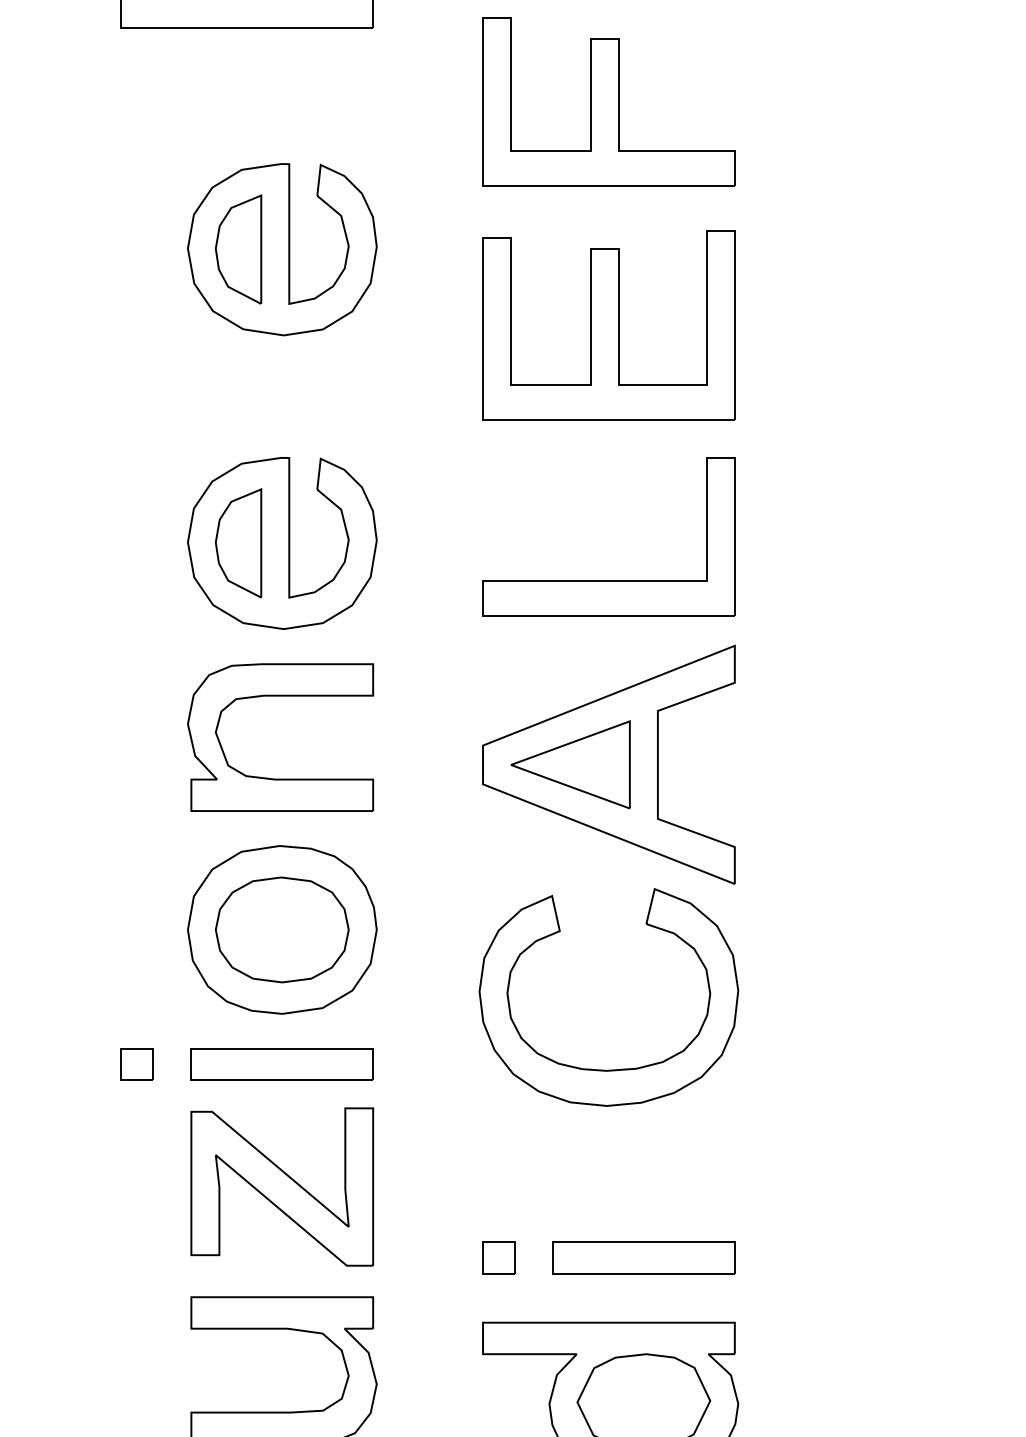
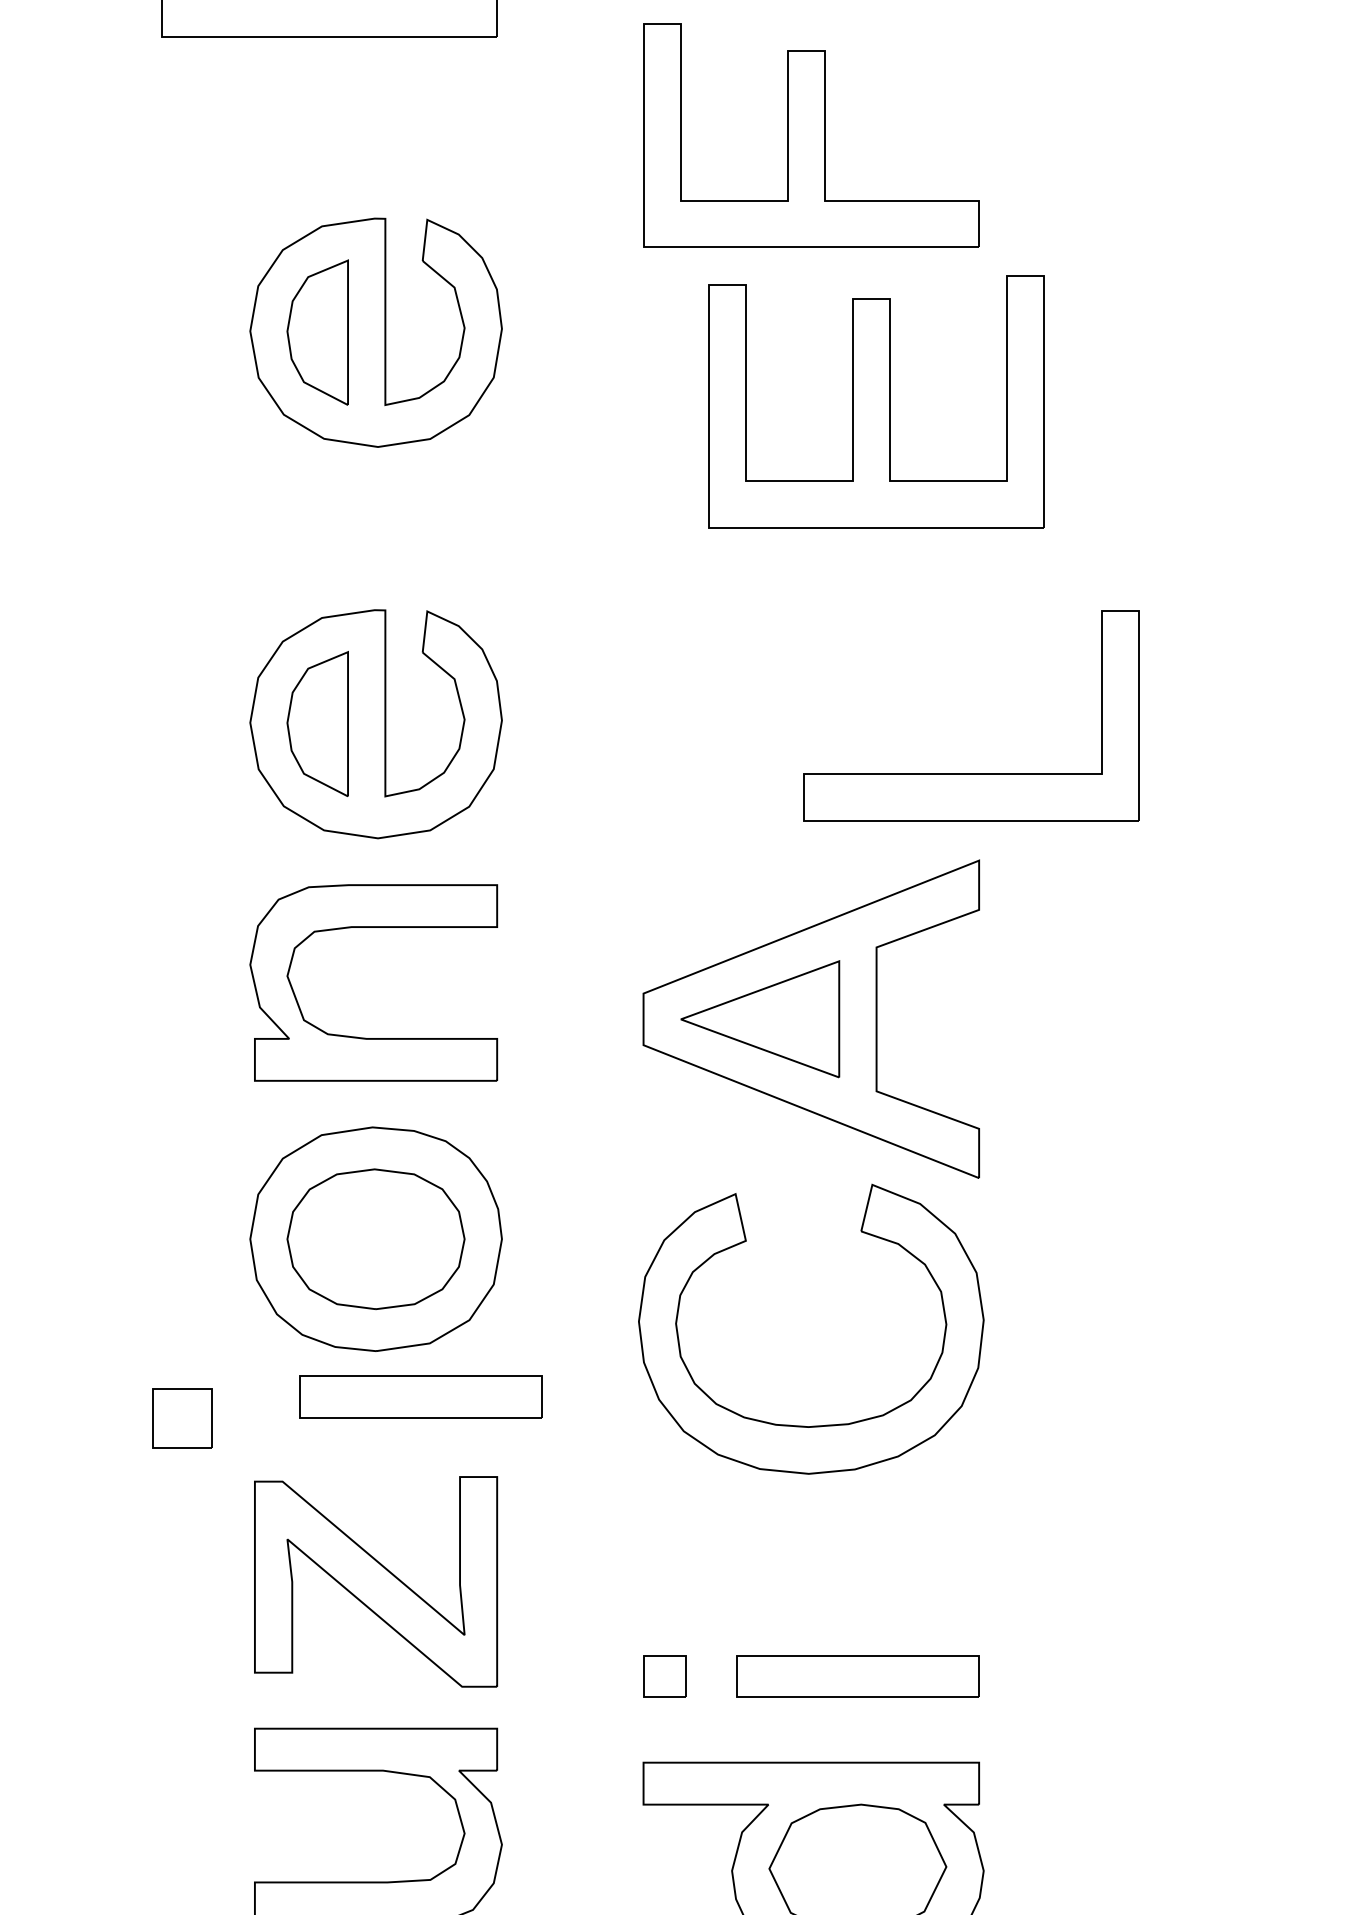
part: (609, 325) -> (876, 401), moved
part: (609, 580) -> (971, 773), moved
part: (137, 1064) -> (182, 1418), size x1.4
part: (281, 1064) -> (420, 1396), moved

